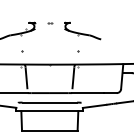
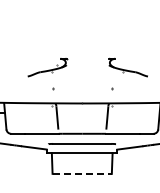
part: (50, 23) -> (82, 59), removed
part: (81, 30) -> (127, 67), moved
line: (50, 130) -> (82, 173), solid -> dashed

